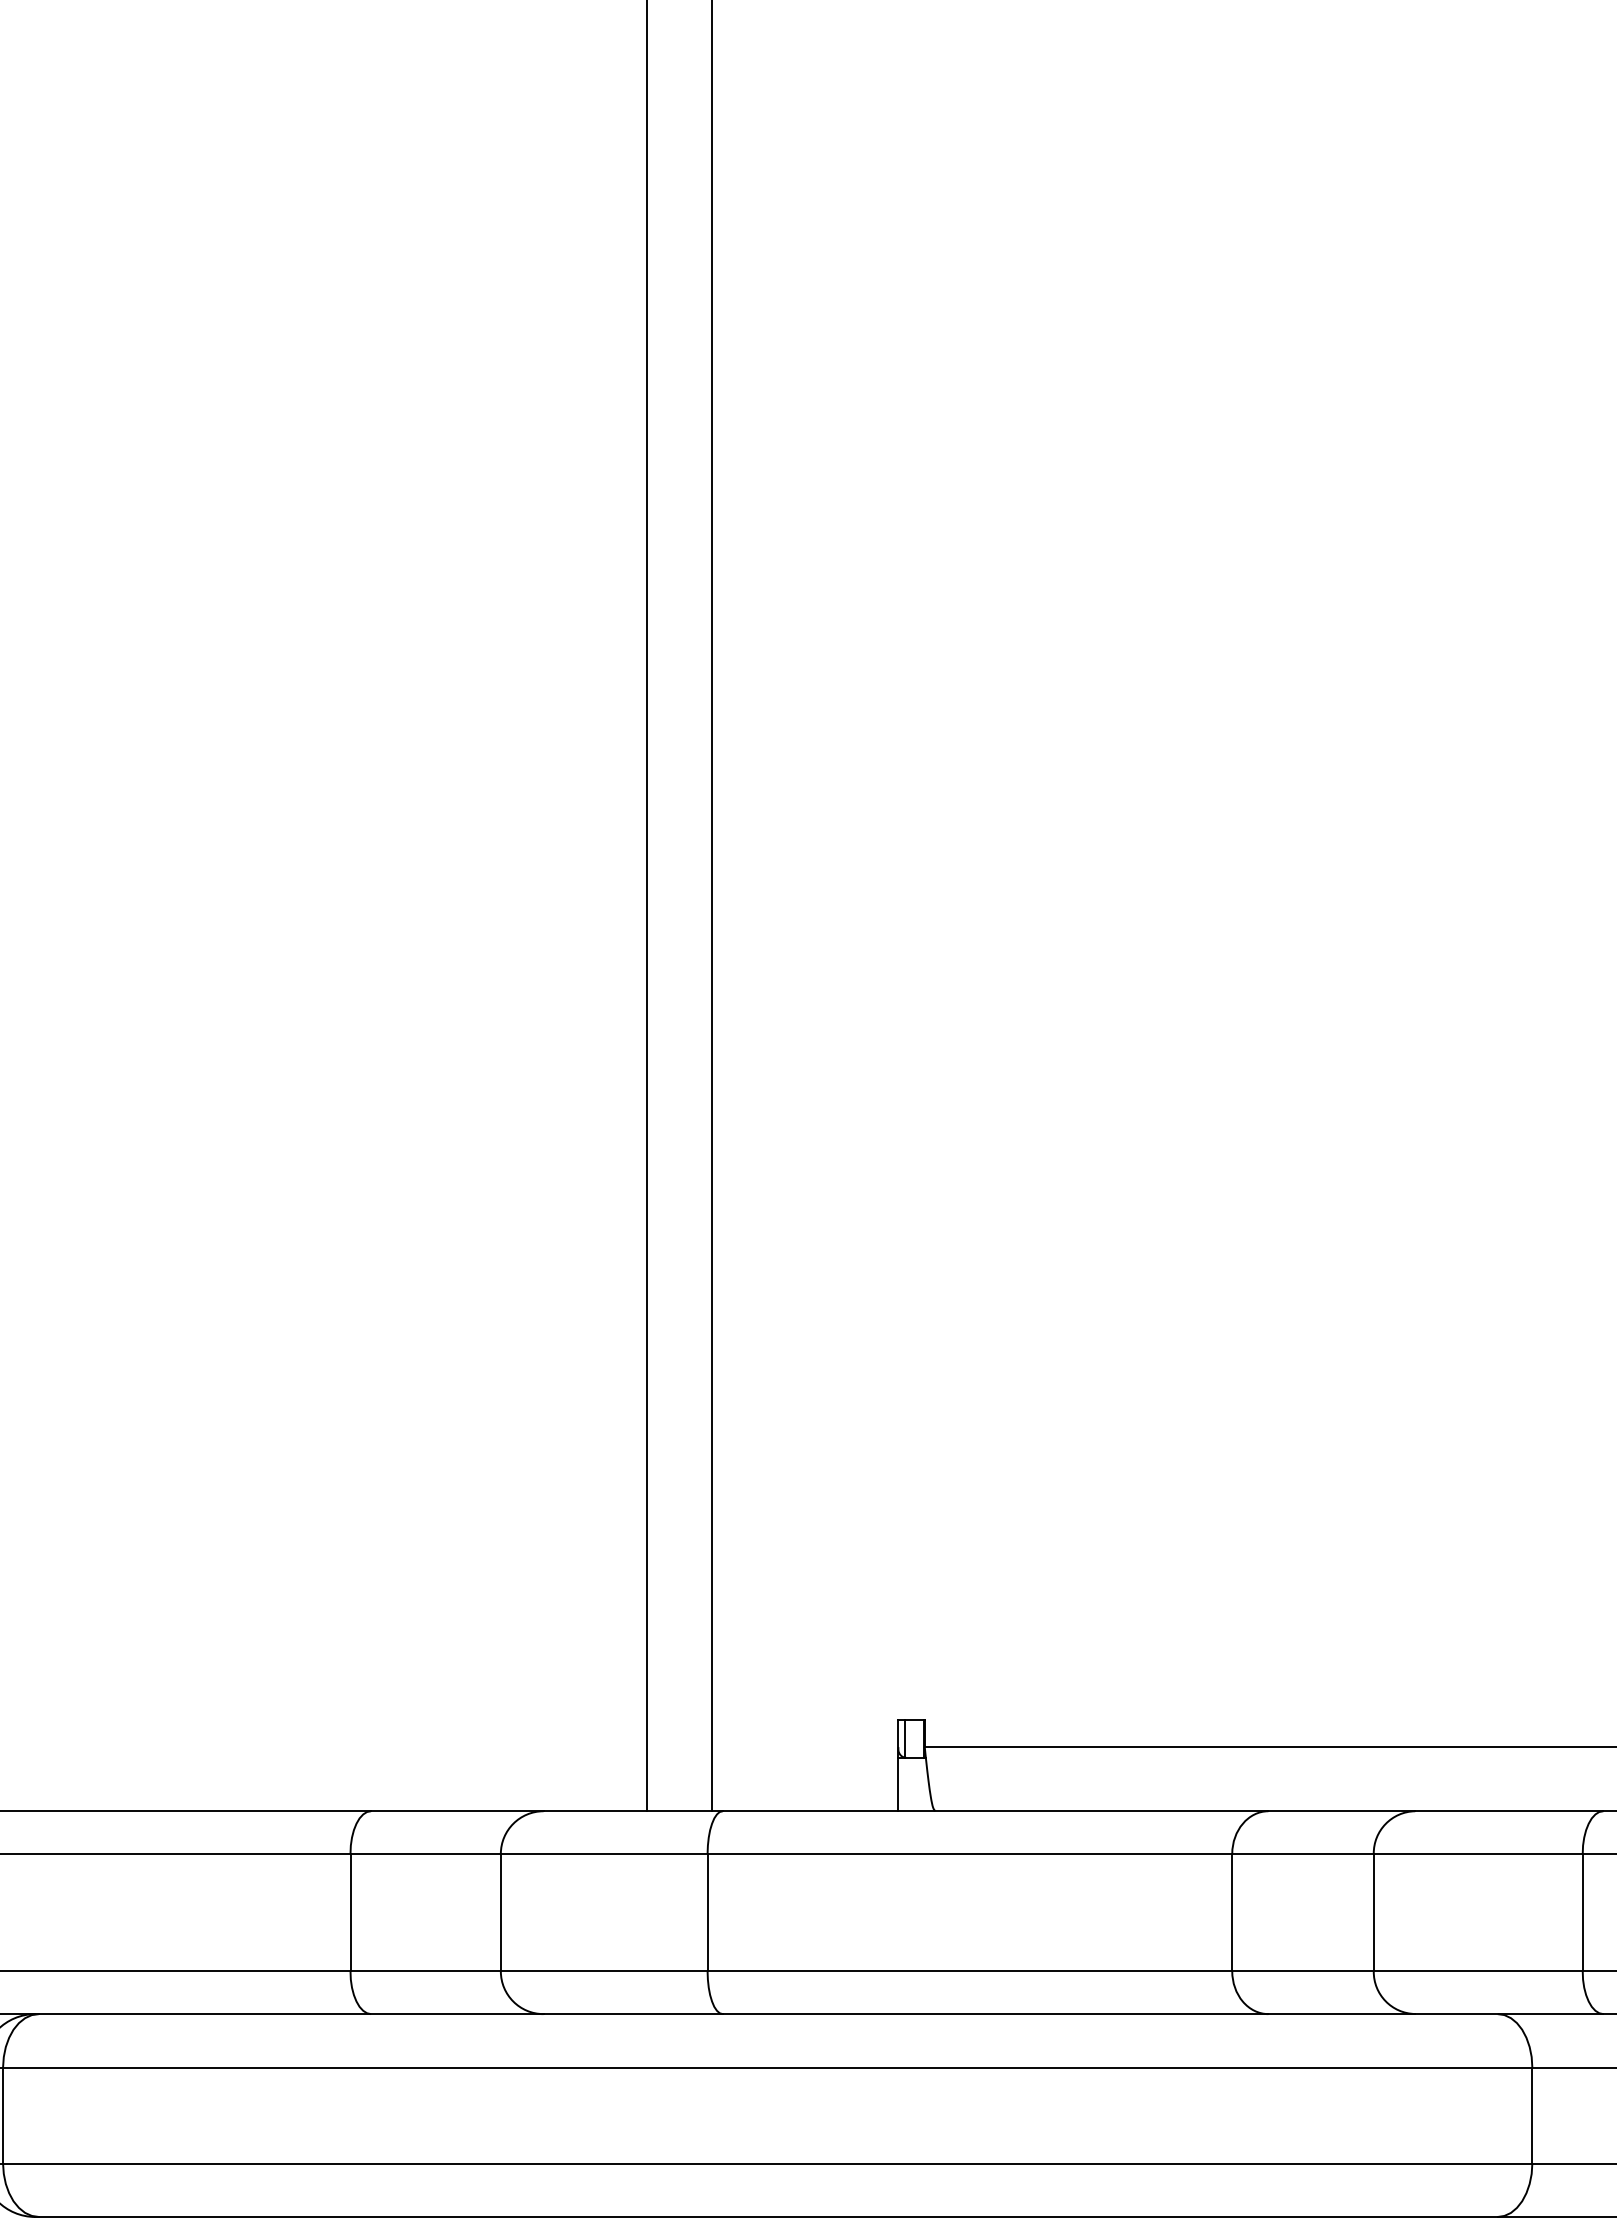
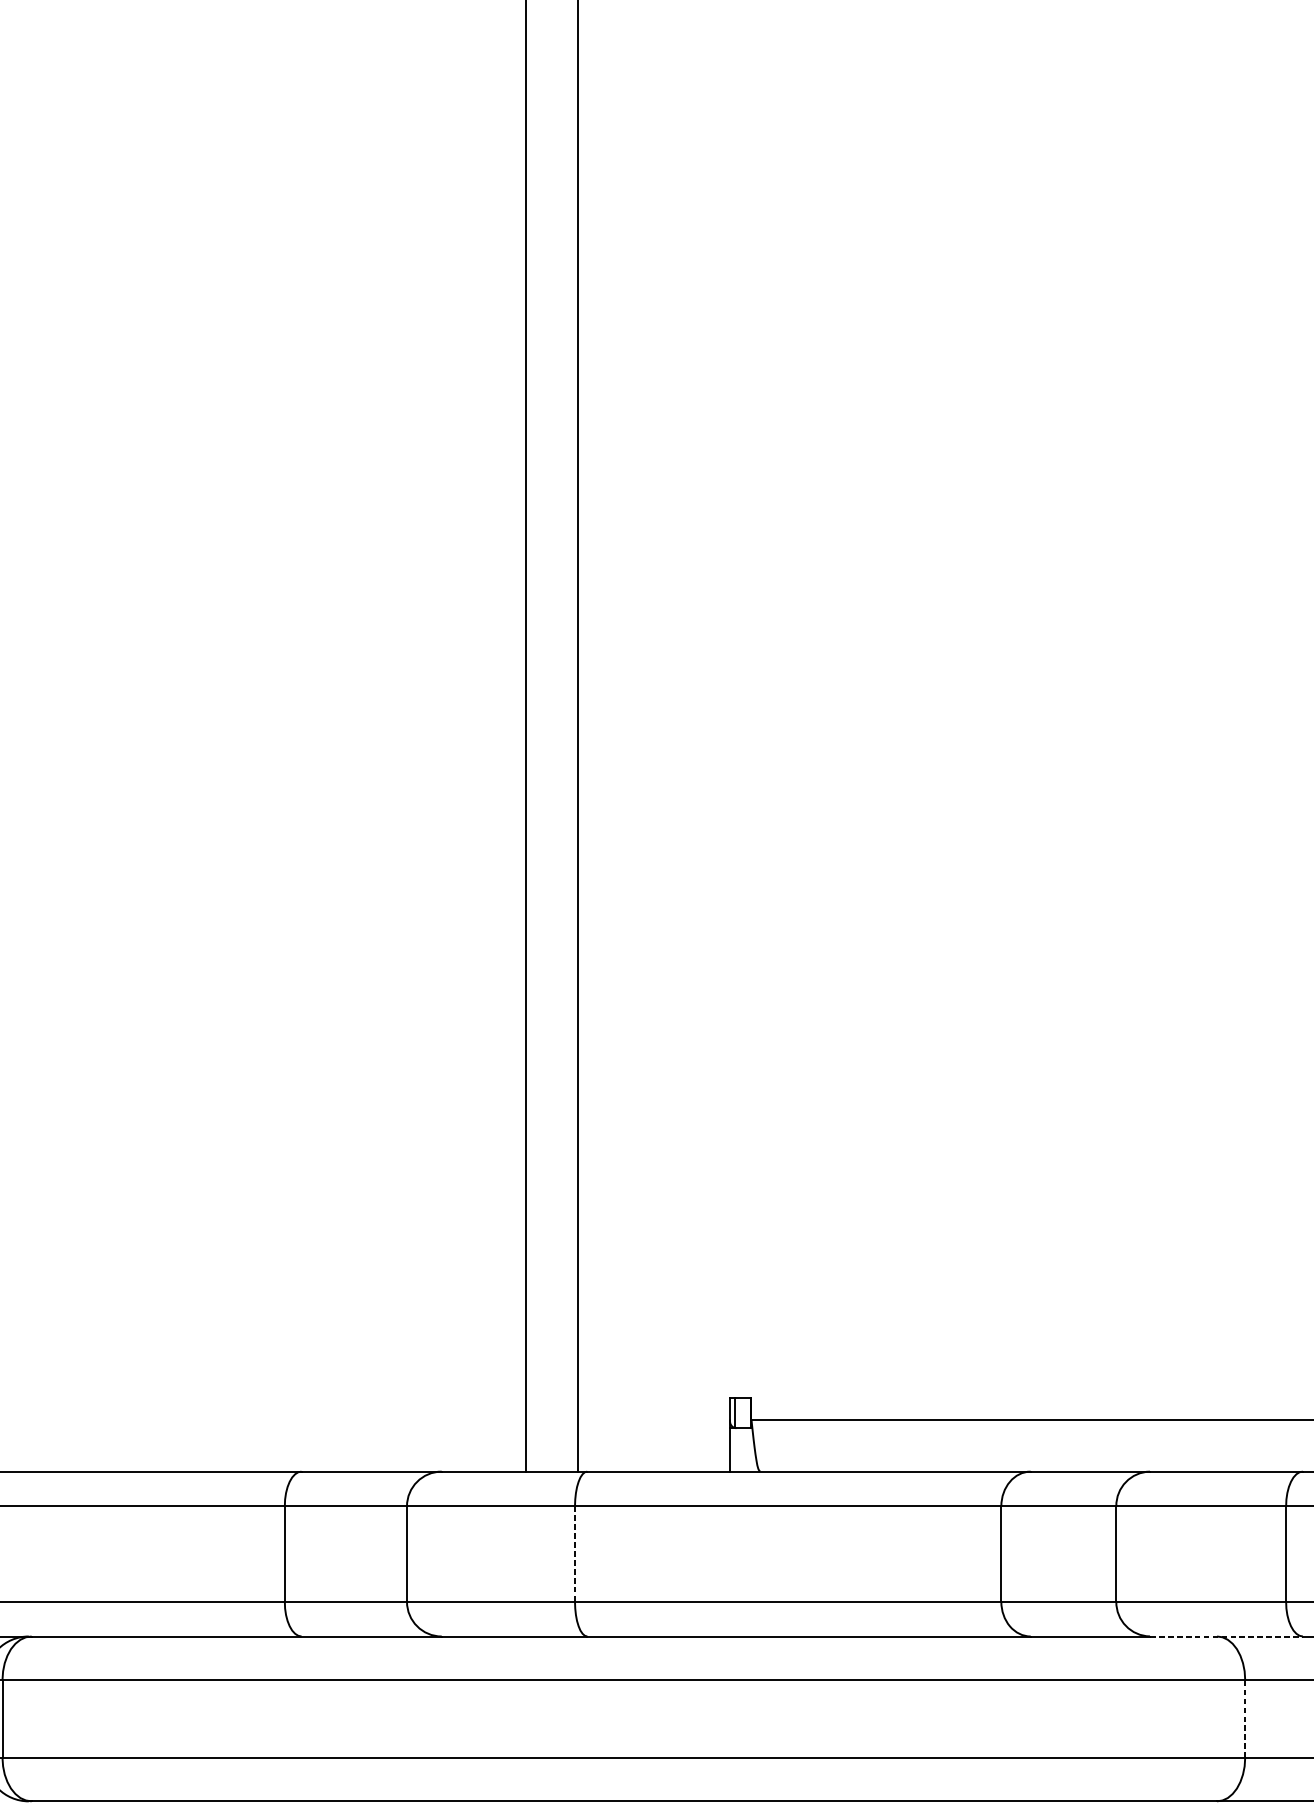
line: (707, 1912) -> (574, 1553), solid -> dashed
line: (1509, 2014) -> (1226, 1636), solid -> dashed
line: (1532, 2115) -> (1245, 1718), solid -> dashed

